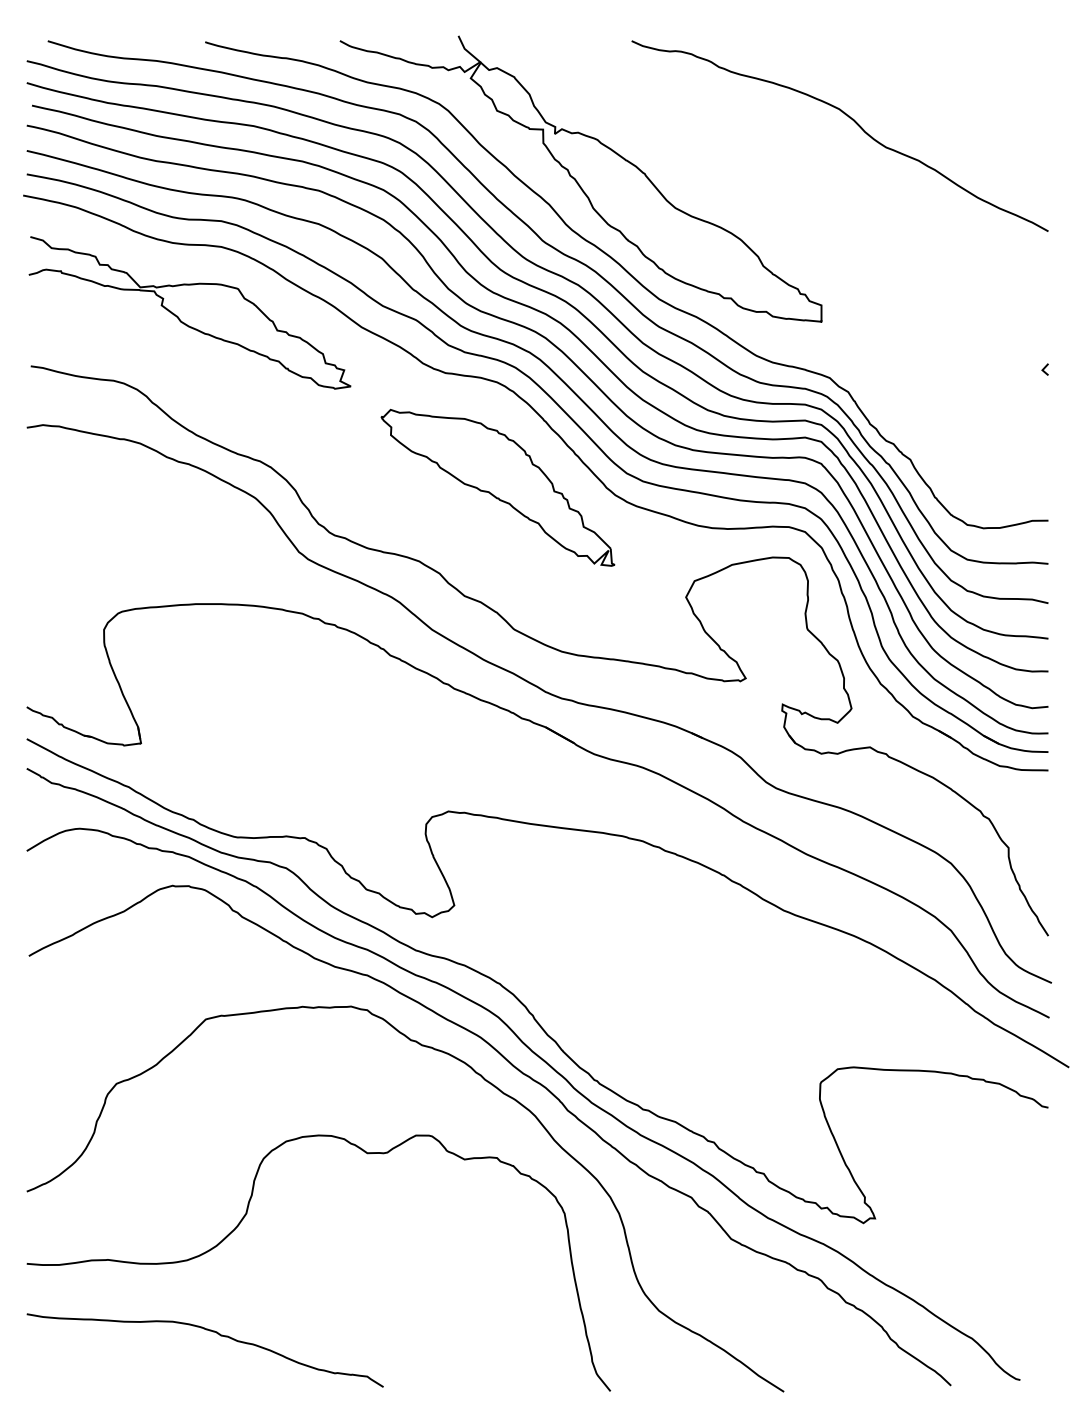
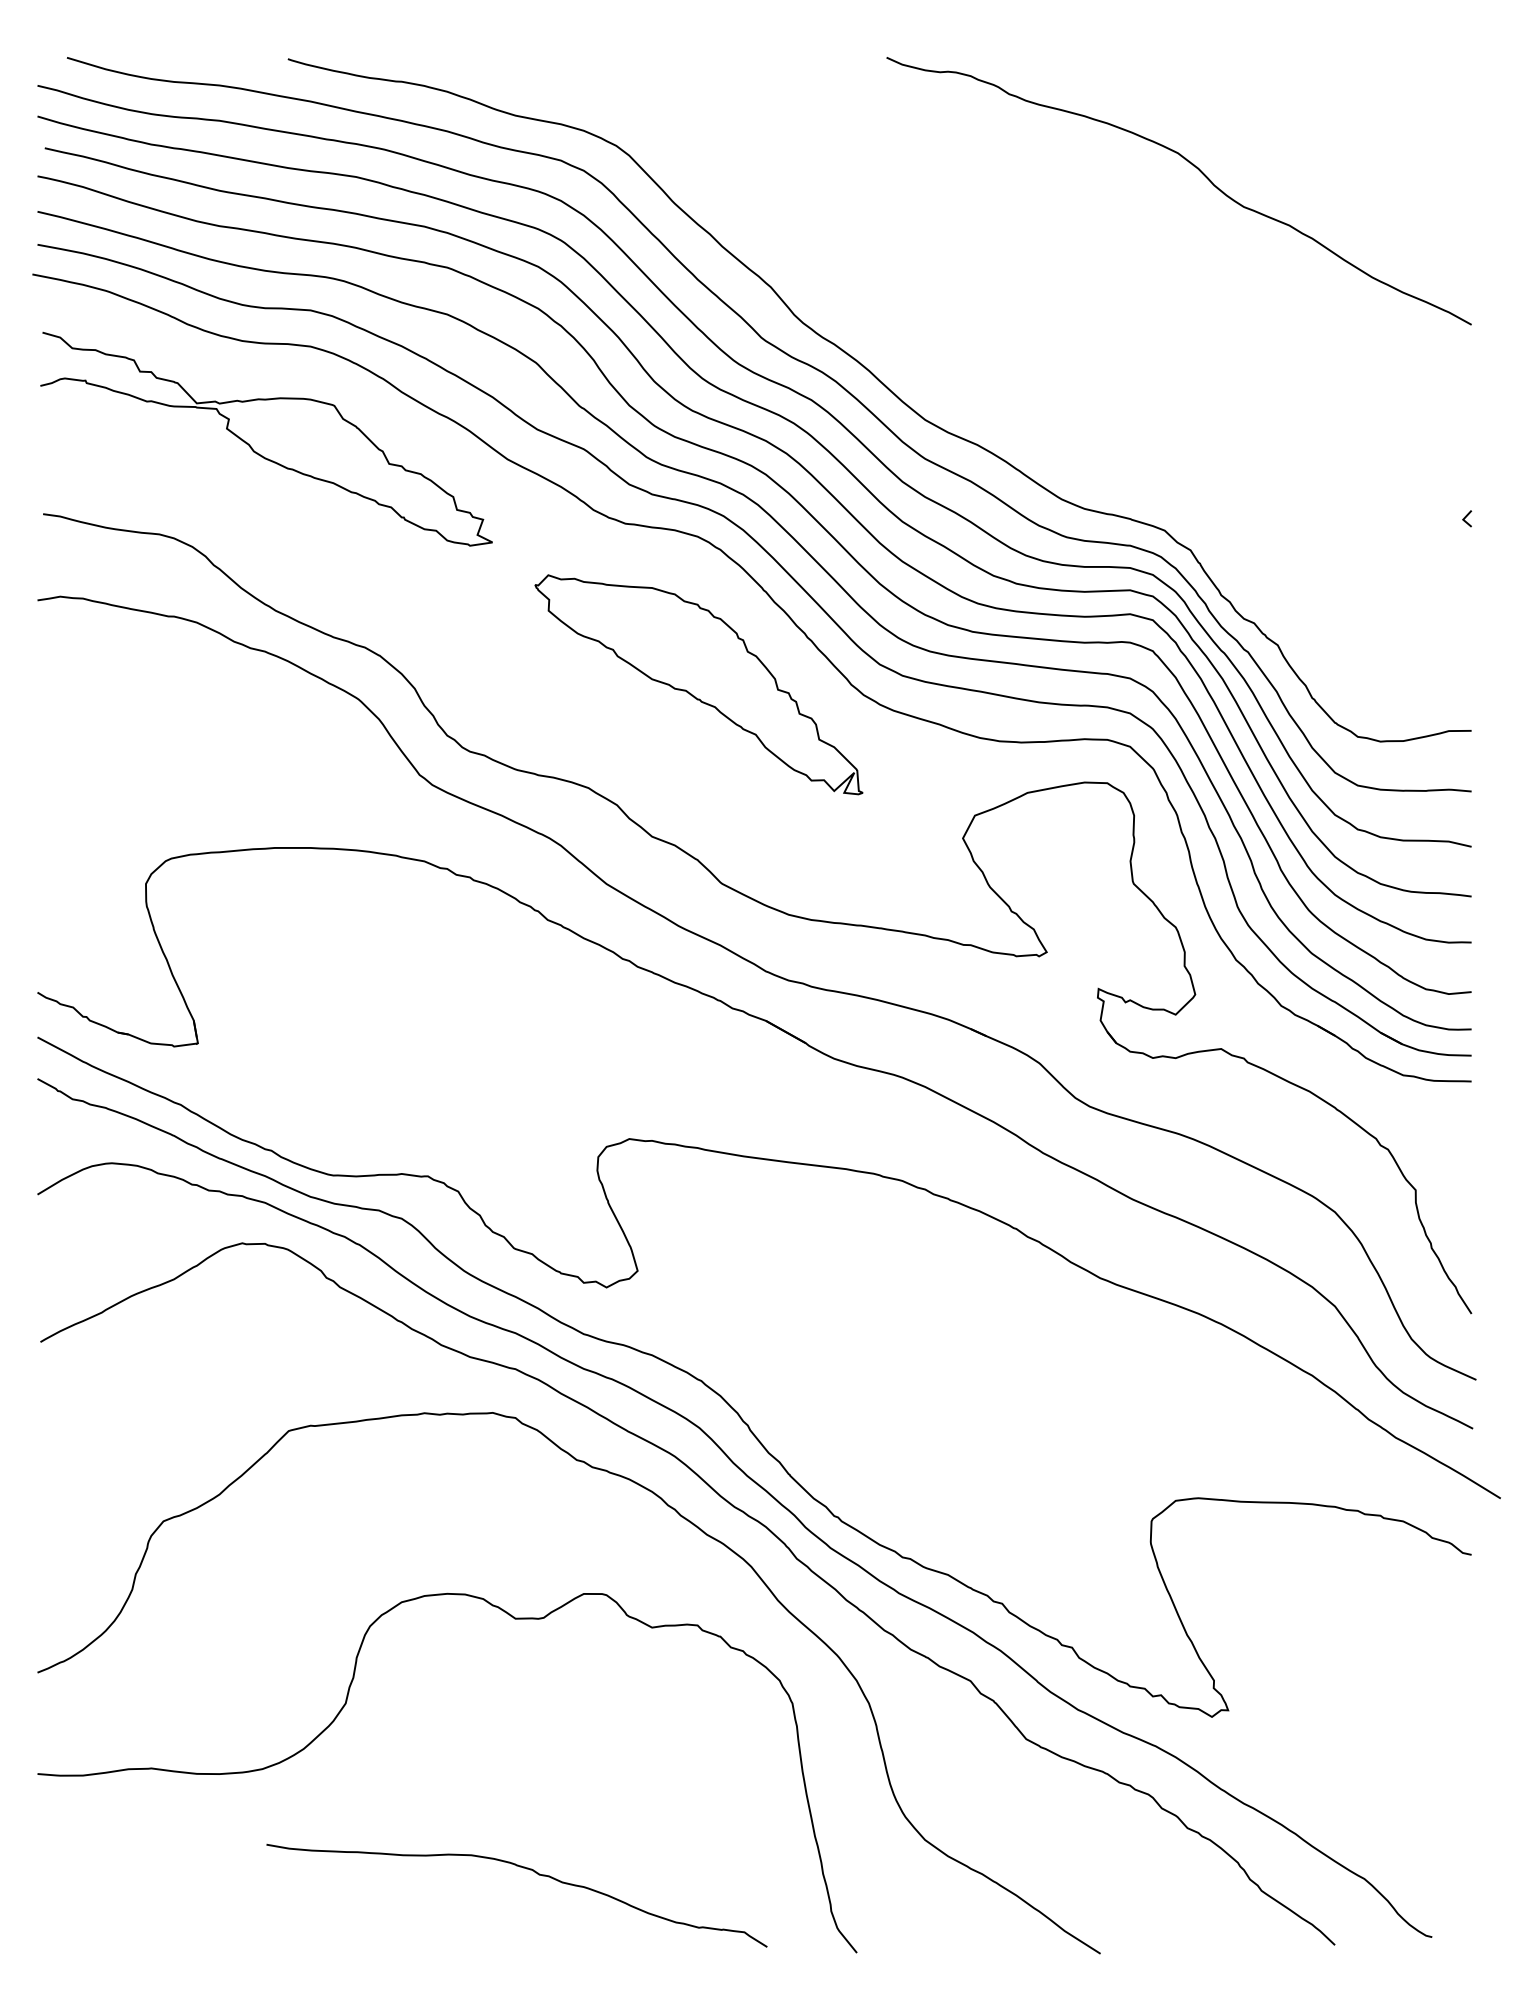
part: (581, 179) -> (815, 251), removed
curve: (212, 1331) -> (526, 1869), moved

